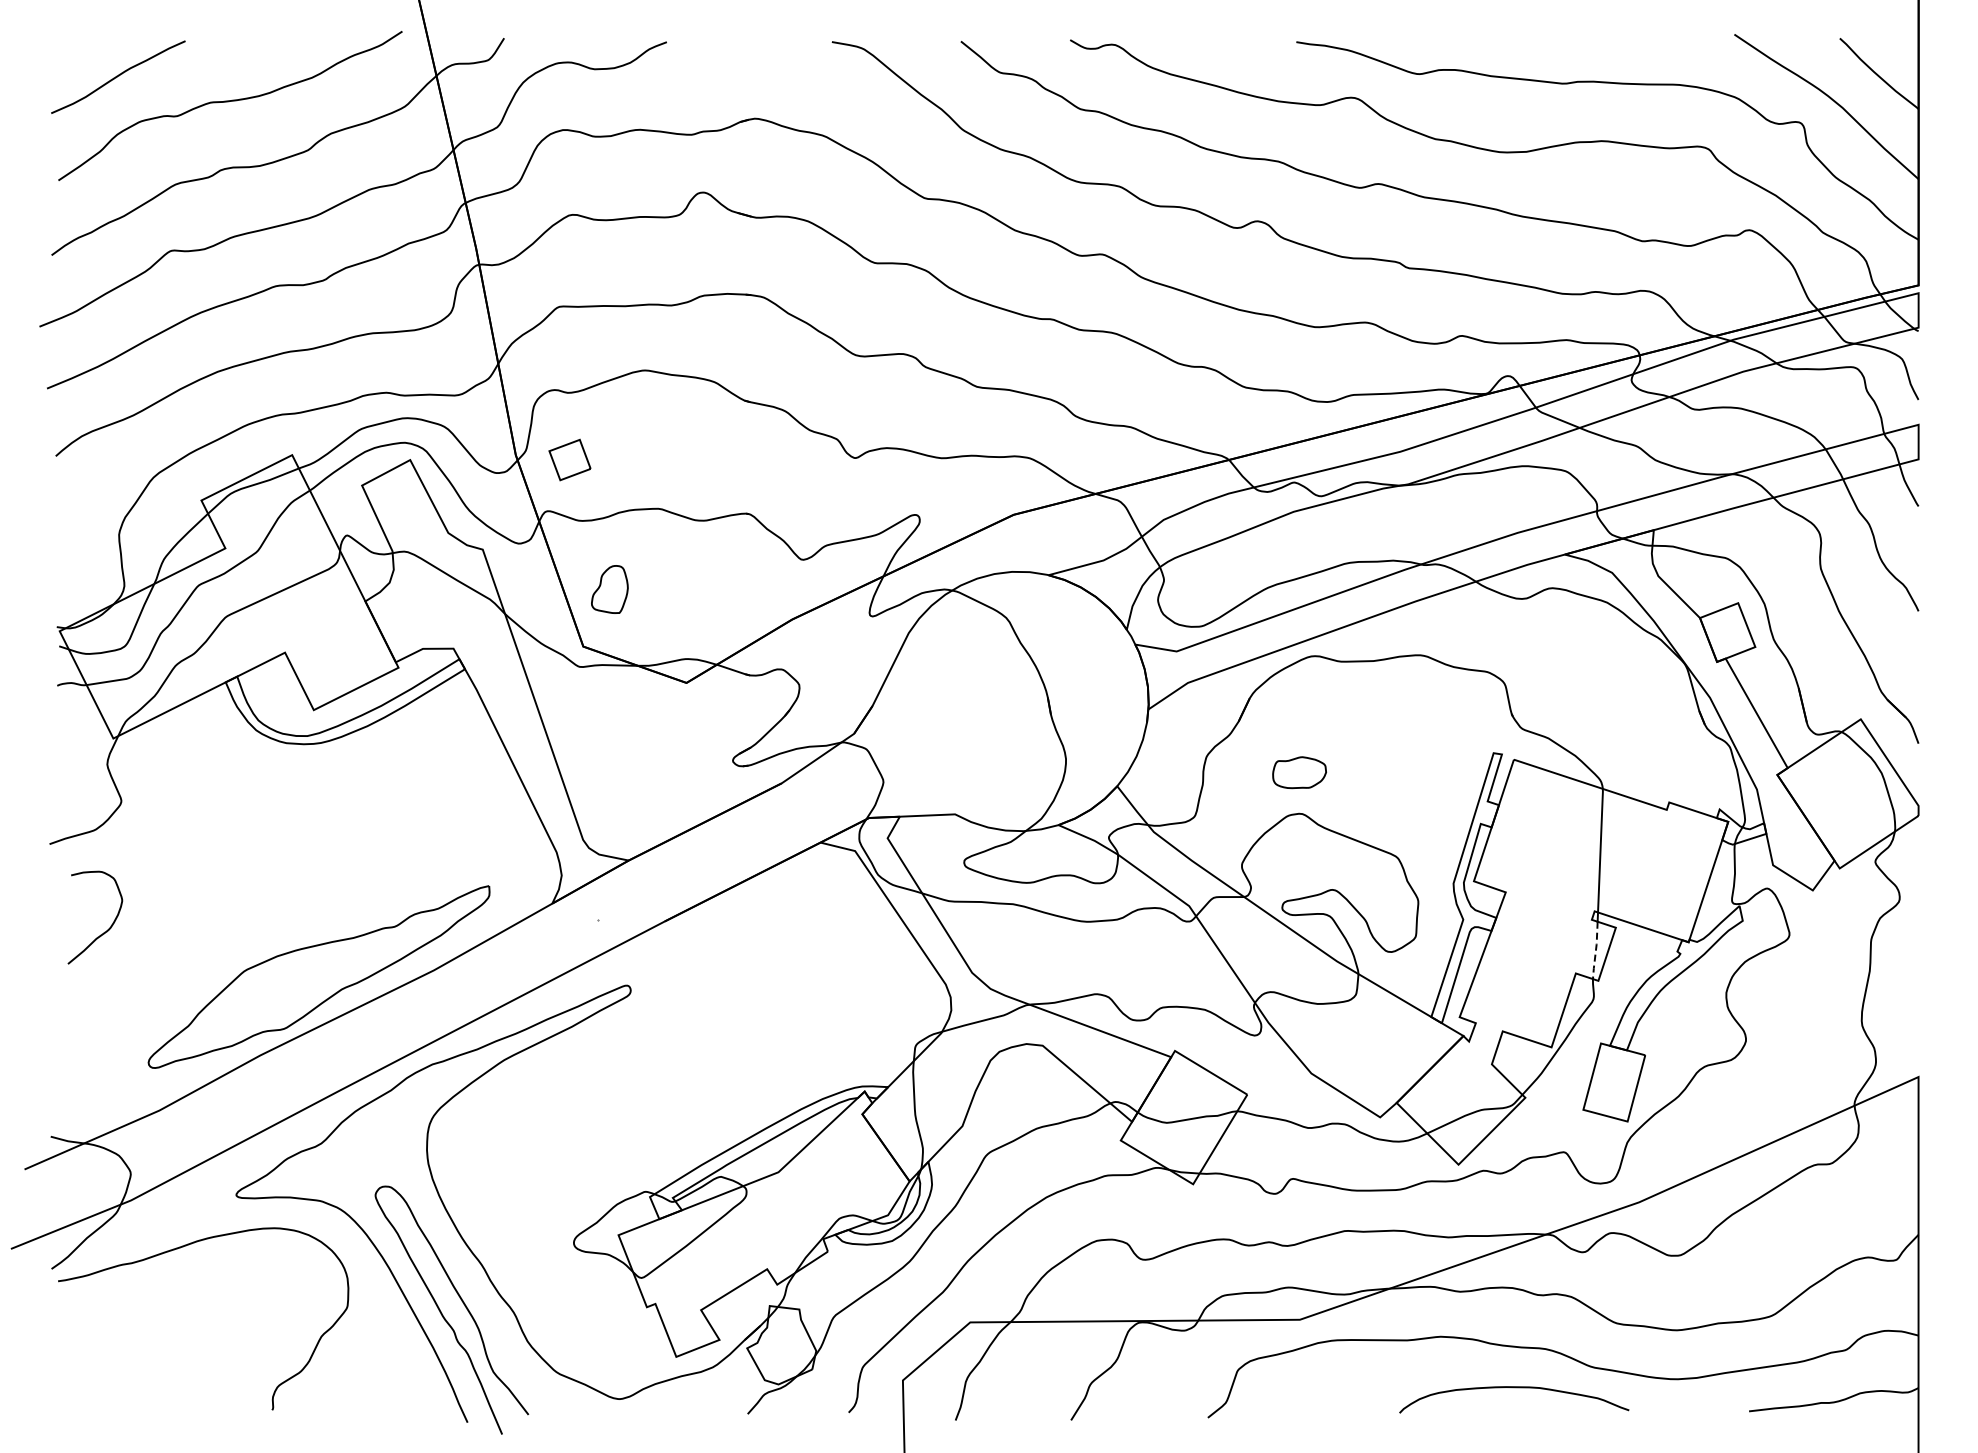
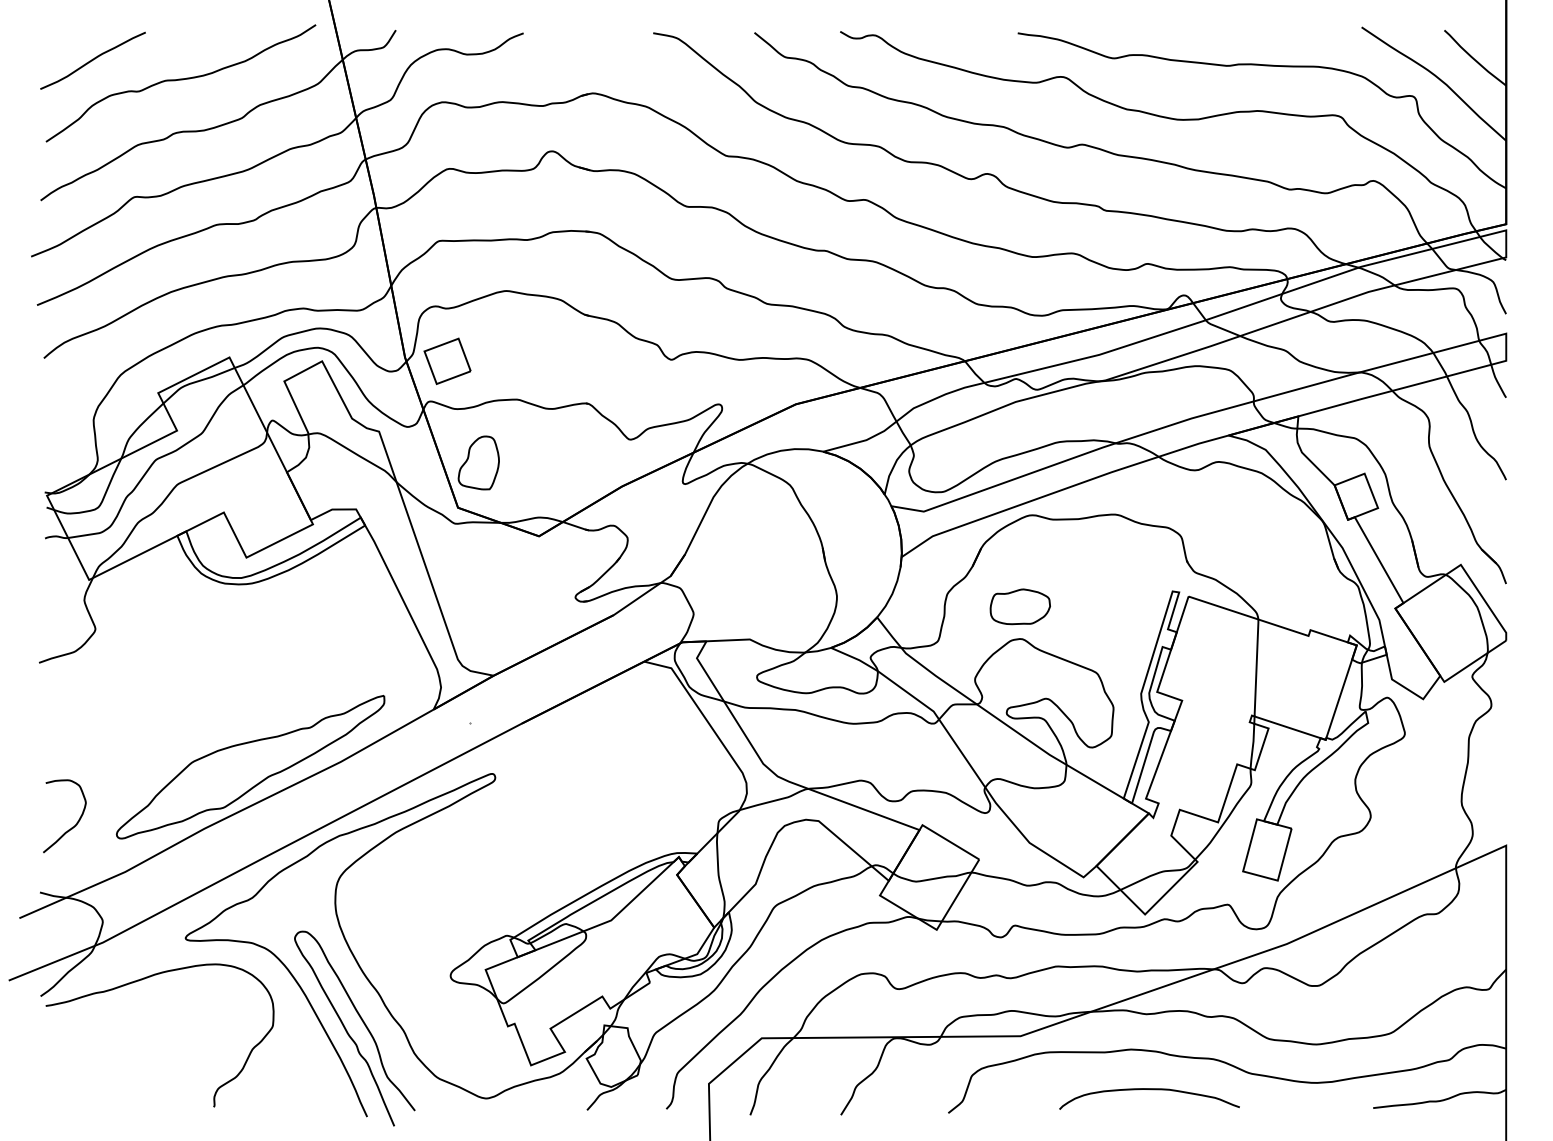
part: (569, 459) -> (447, 360), size x1.43
part: (609, 589) -> (478, 462), size x1.43
part: (1299, 772) -> (1020, 606), size x1.43
curve: (104, 931) -> (71, 827), moved
line: (1595, 951) -> (1252, 747), dashed -> solid
curve: (1514, 1388) -> (1149, 1090), moved

